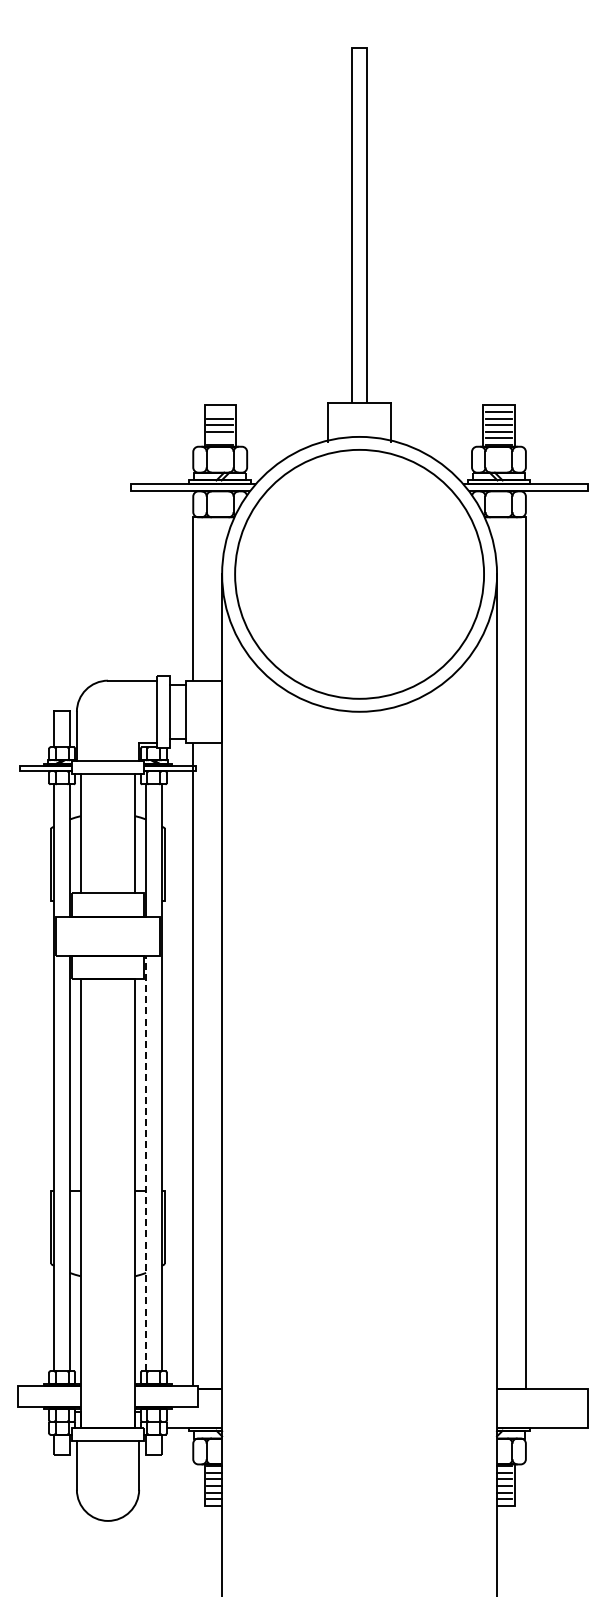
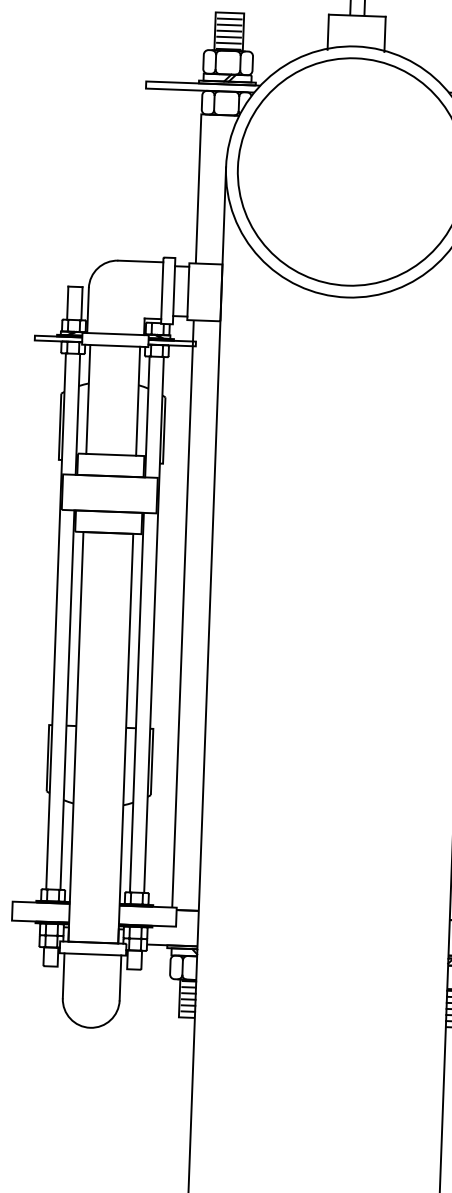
line: (220, 411) -> (230, 18), added
line: (220, 438) -> (229, 43), added
line: (146, 1163) -> (137, 702), dashed -> solid

